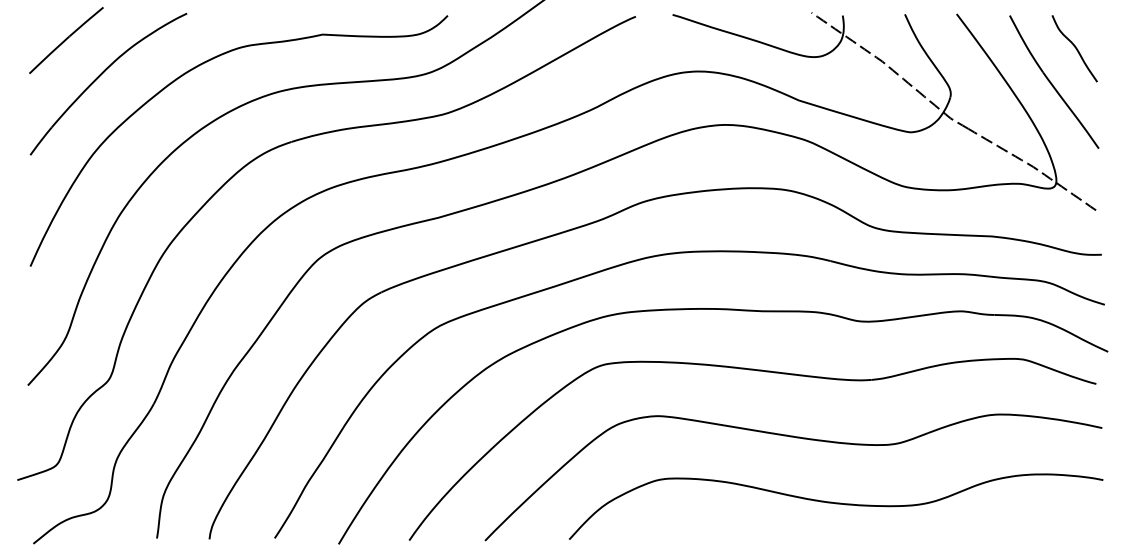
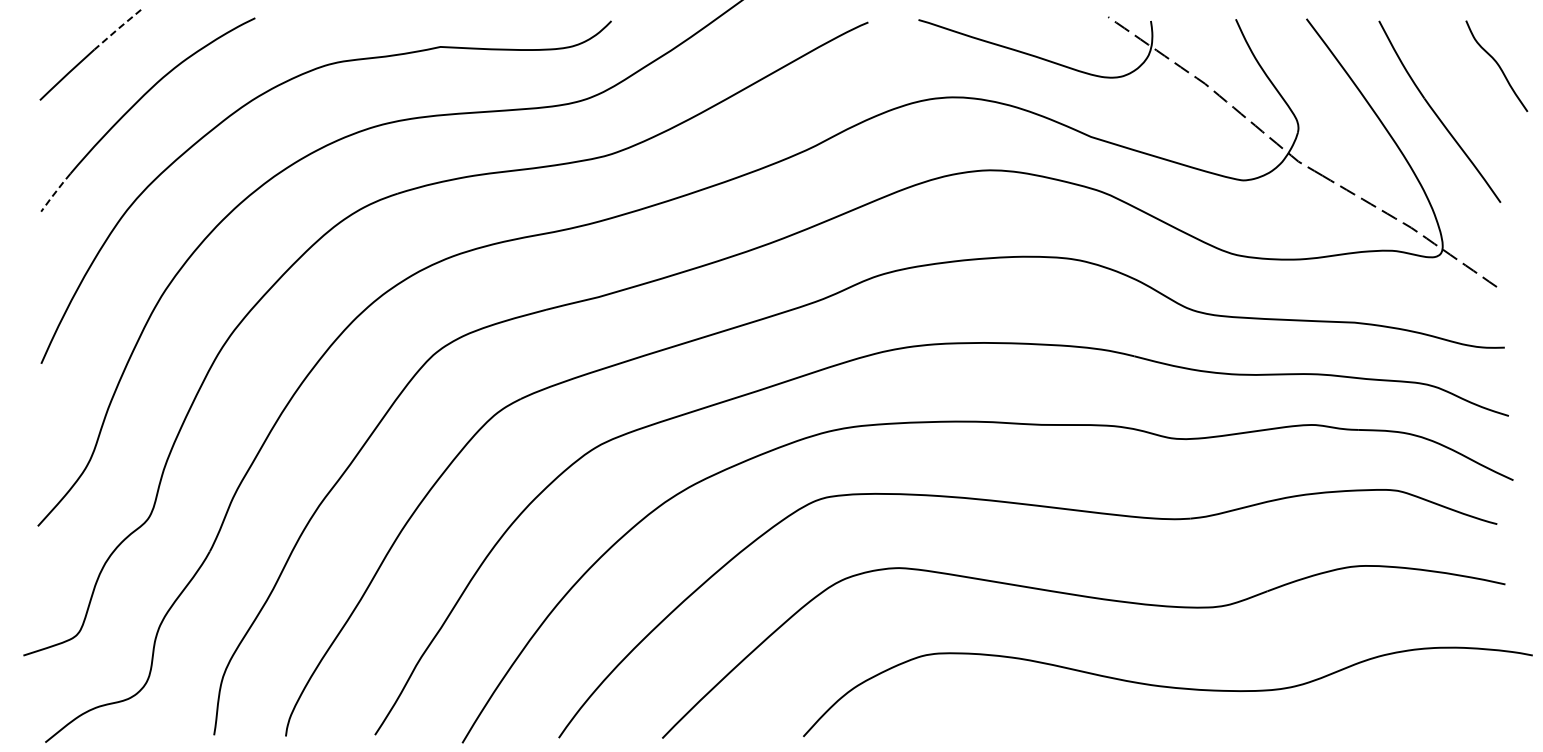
line: (86, 21) -> (117, 29), solid -> dashed
curve: (1074, 47) -> (1496, 64), moved
line: (40, 141) -> (54, 193), solid -> dashed
curve: (836, 504) -> (1168, 688), moved

